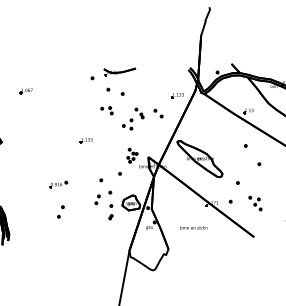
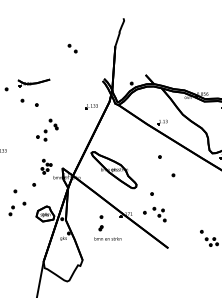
part: (106, 110) -> (20, 121), removed
part: (158, 113) -> (72, 48), moved
part: (255, 203) -> (159, 214), moved
part: (110, 212) -> (100, 223), moved

